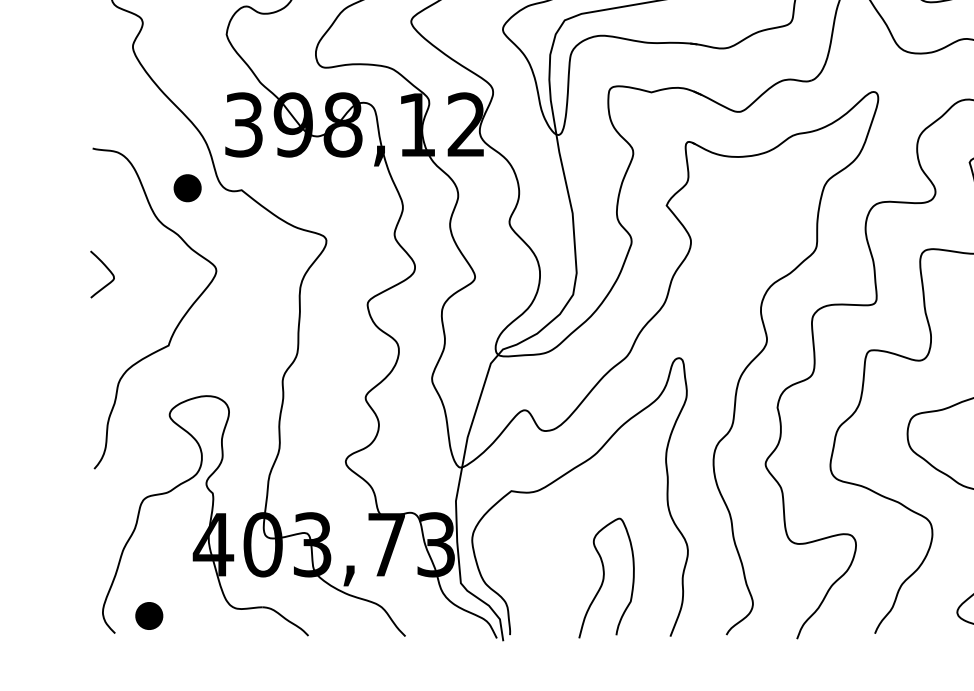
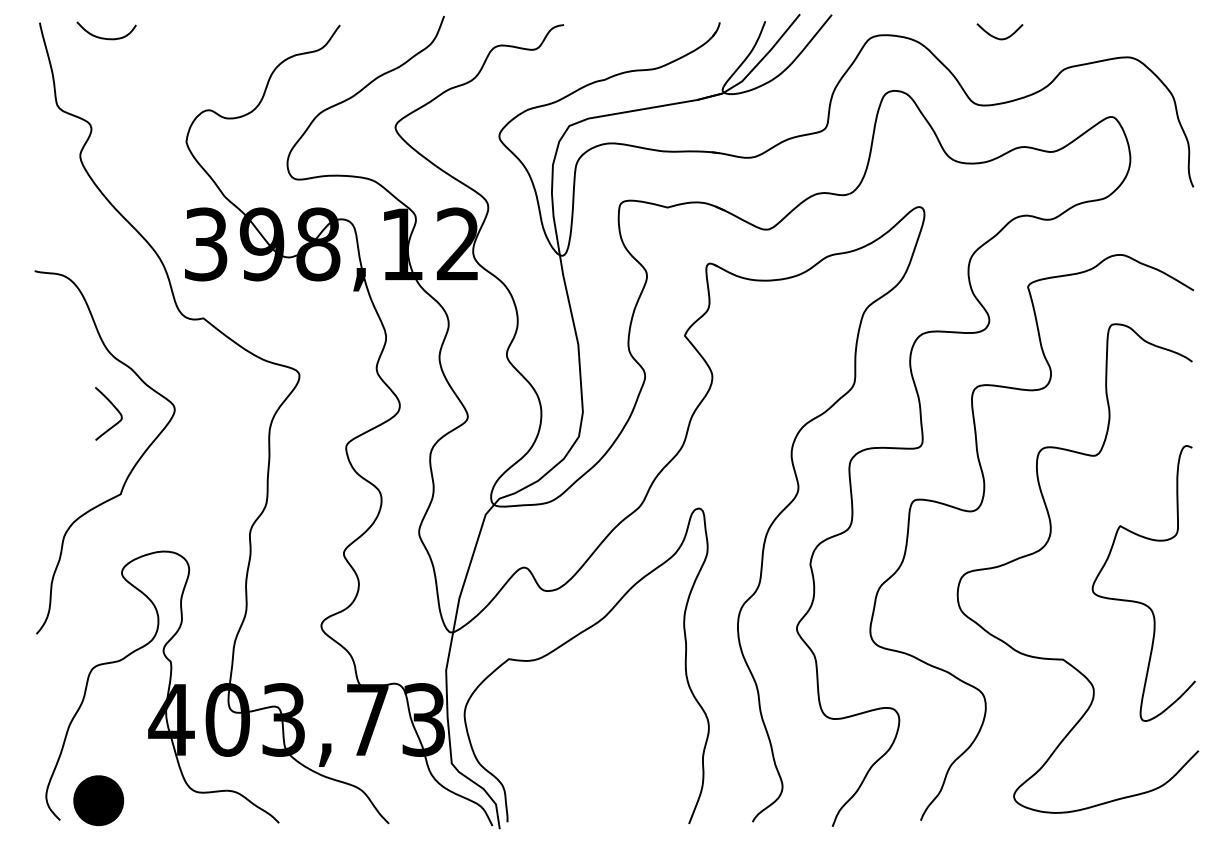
part: (187, 187) -> (142, 315), removed
curve: (107, 269) -> (114, 408), moved
curve: (604, 577) -> (614, 757), removed
part: (149, 615) -> (98, 800), size x1.6

